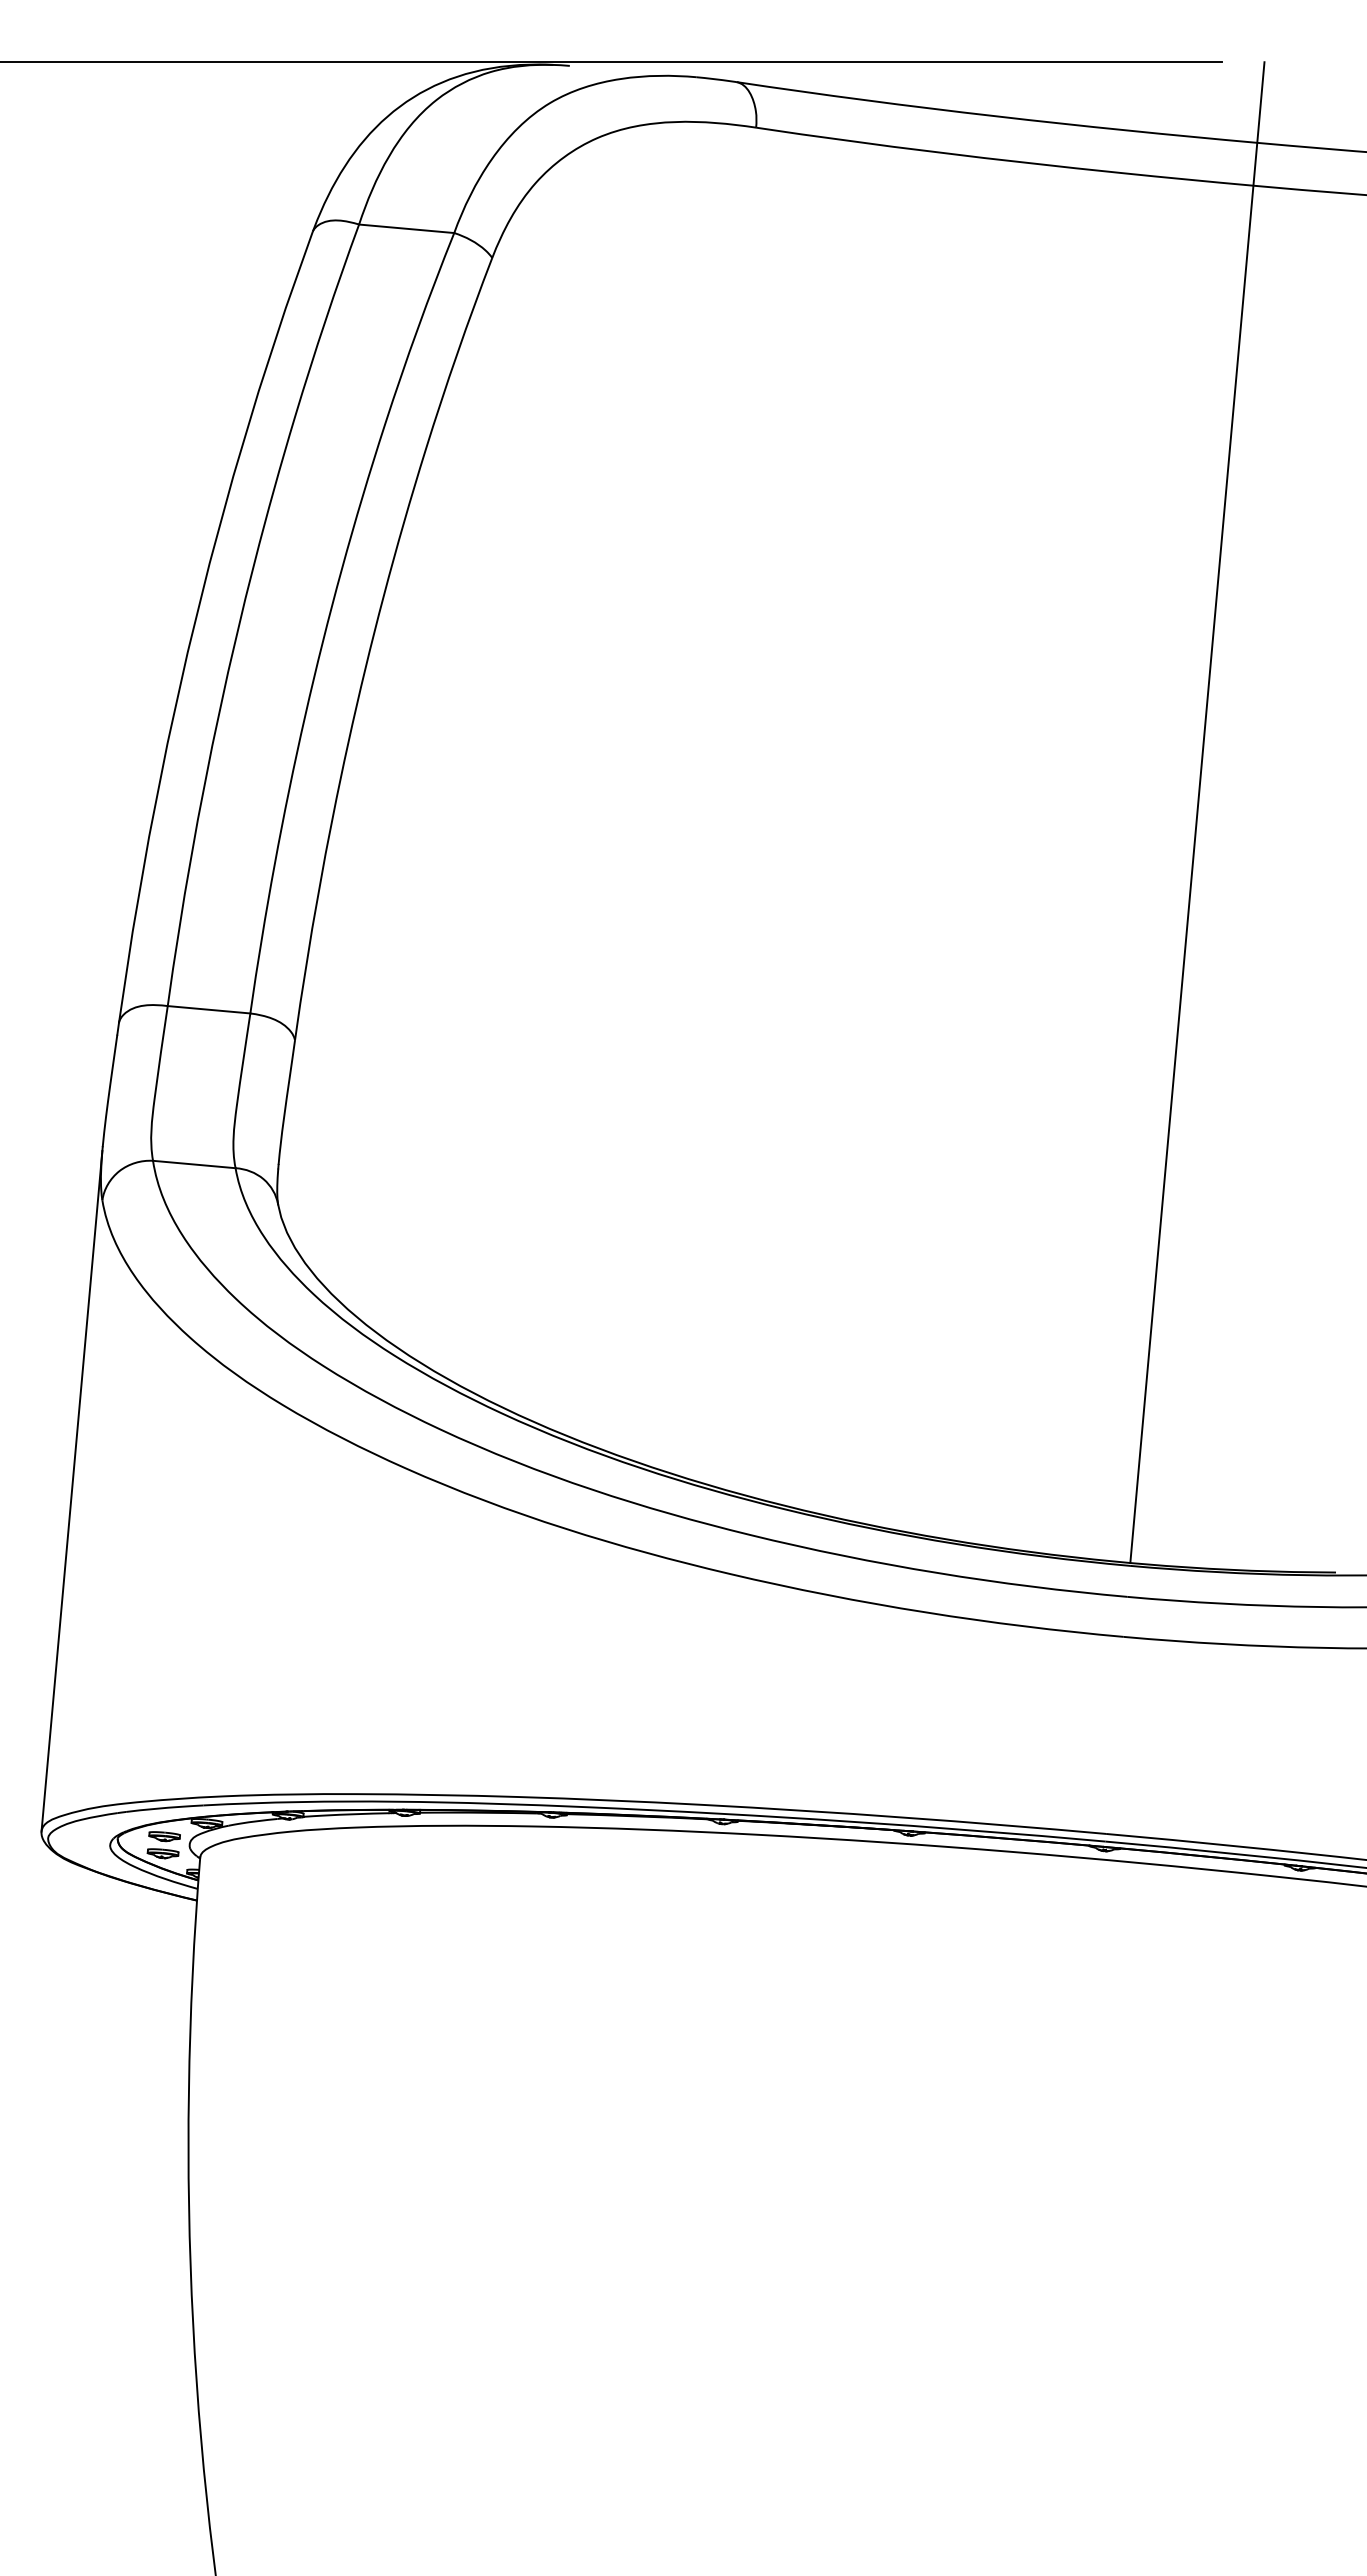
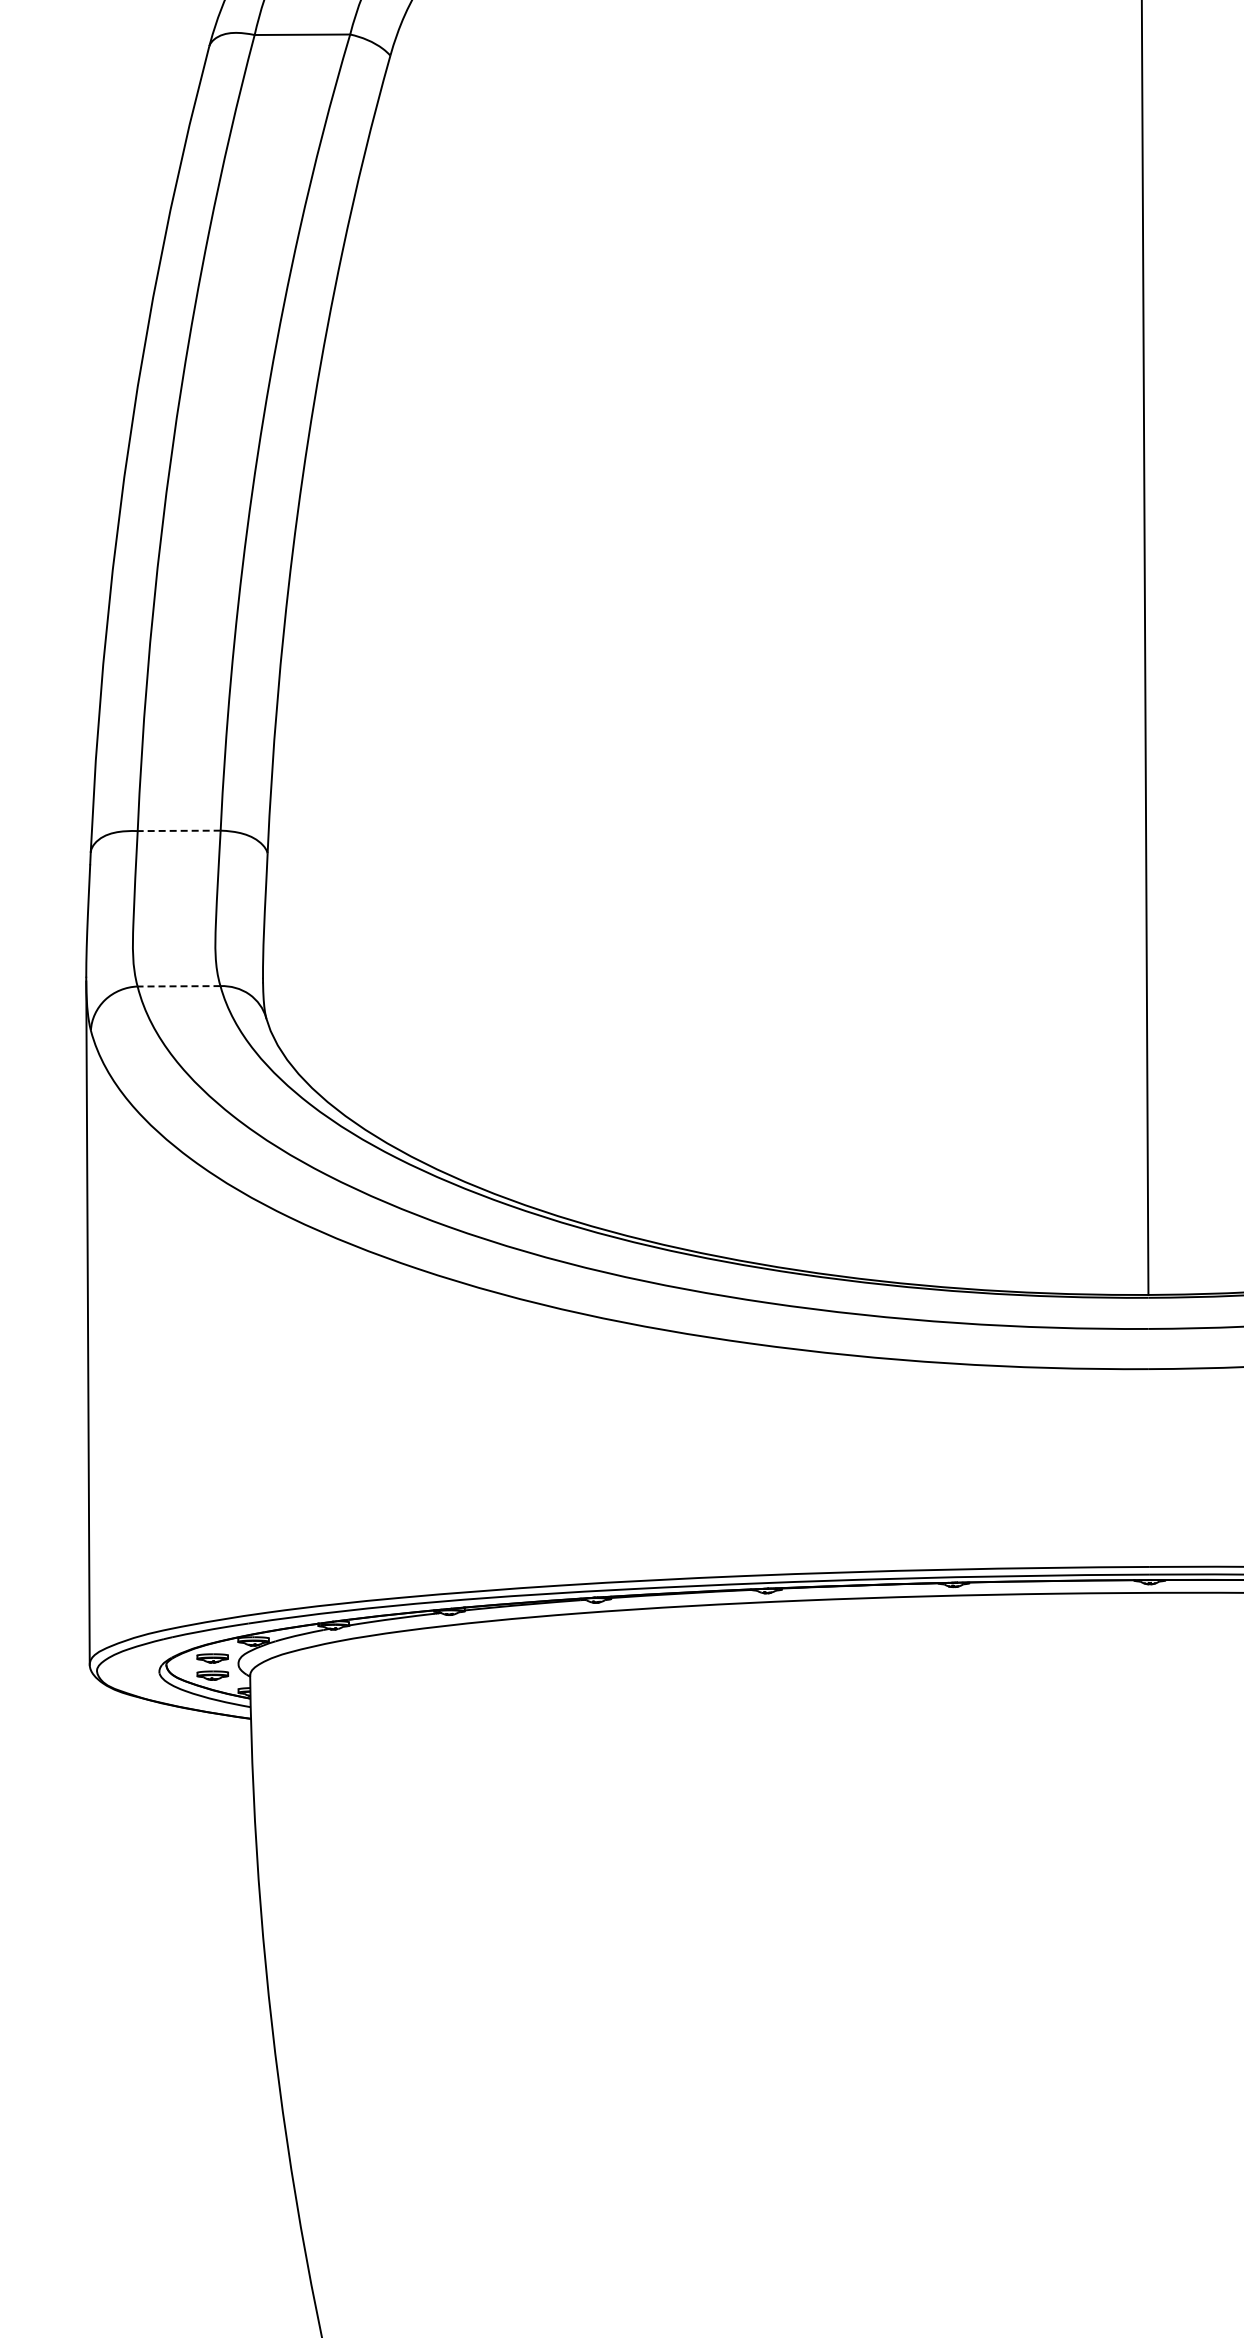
line: (208, 1009) -> (178, 830), solid -> dashed
line: (193, 1164) -> (178, 986), solid -> dashed

